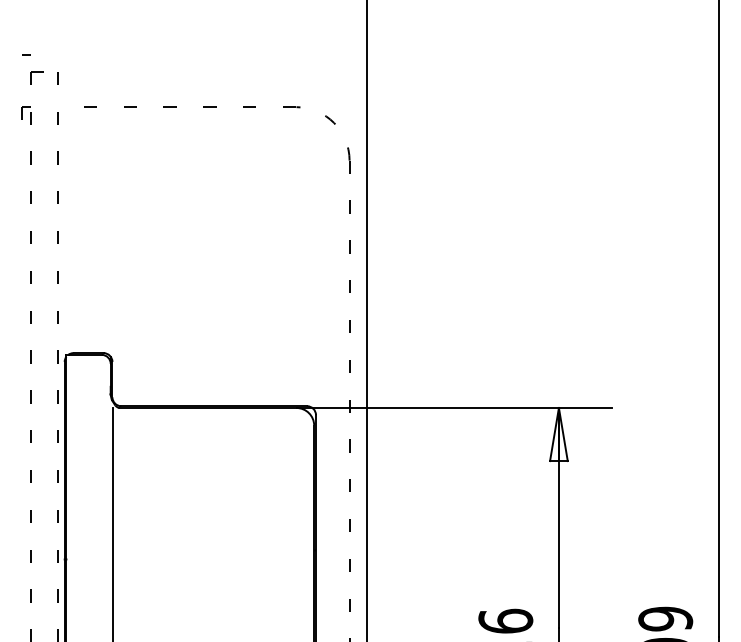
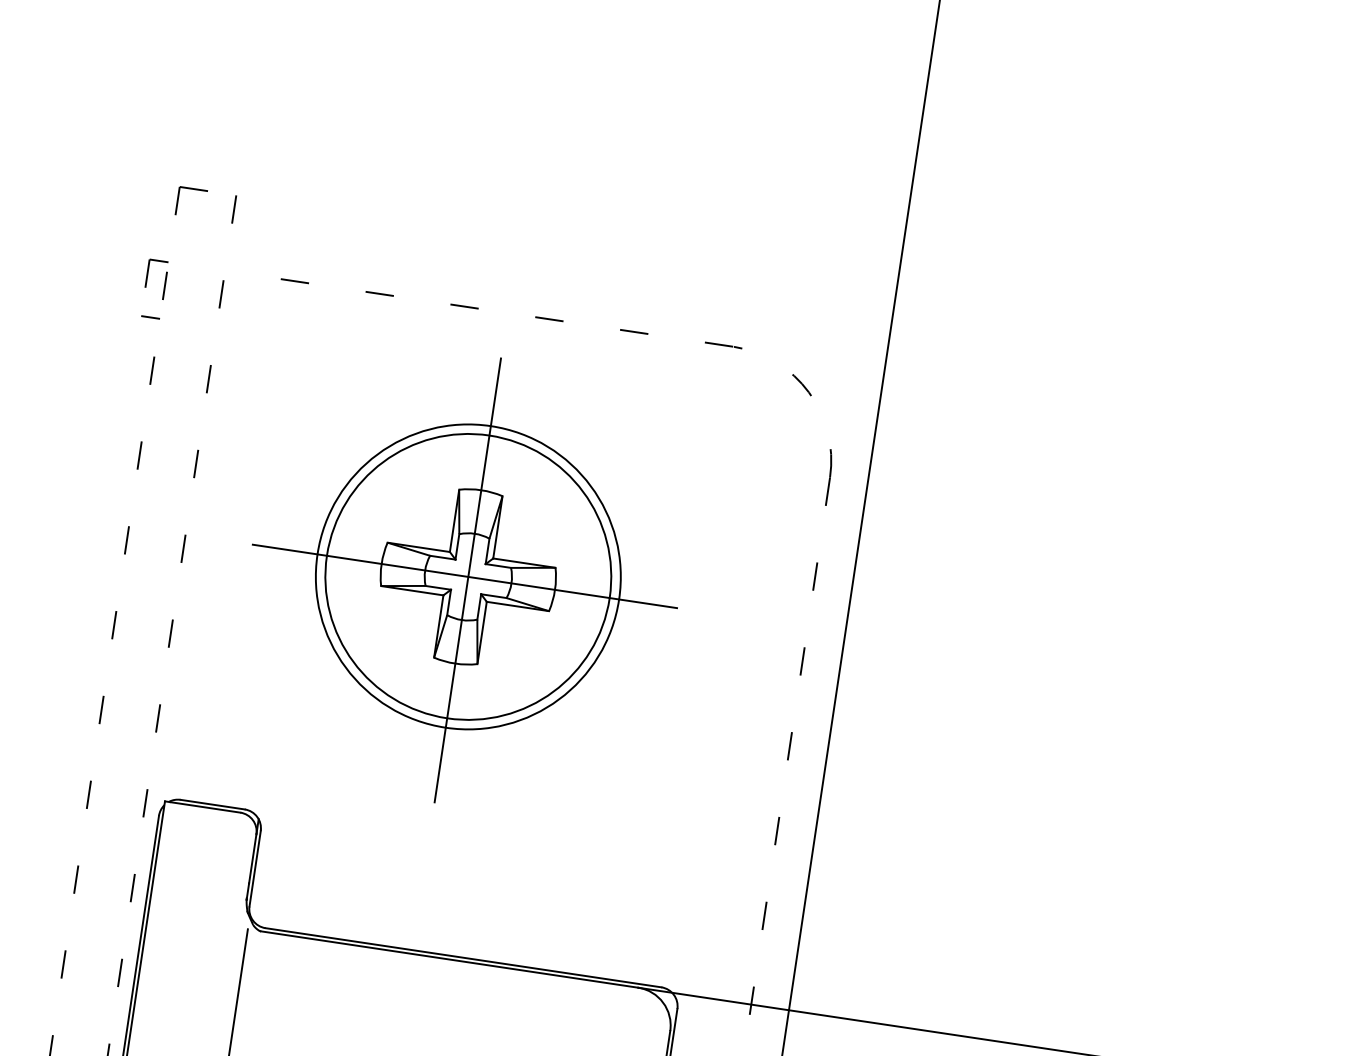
line: (26, 54) -> (150, 316), moved
part: (188, 232) -> (463, 579), added

